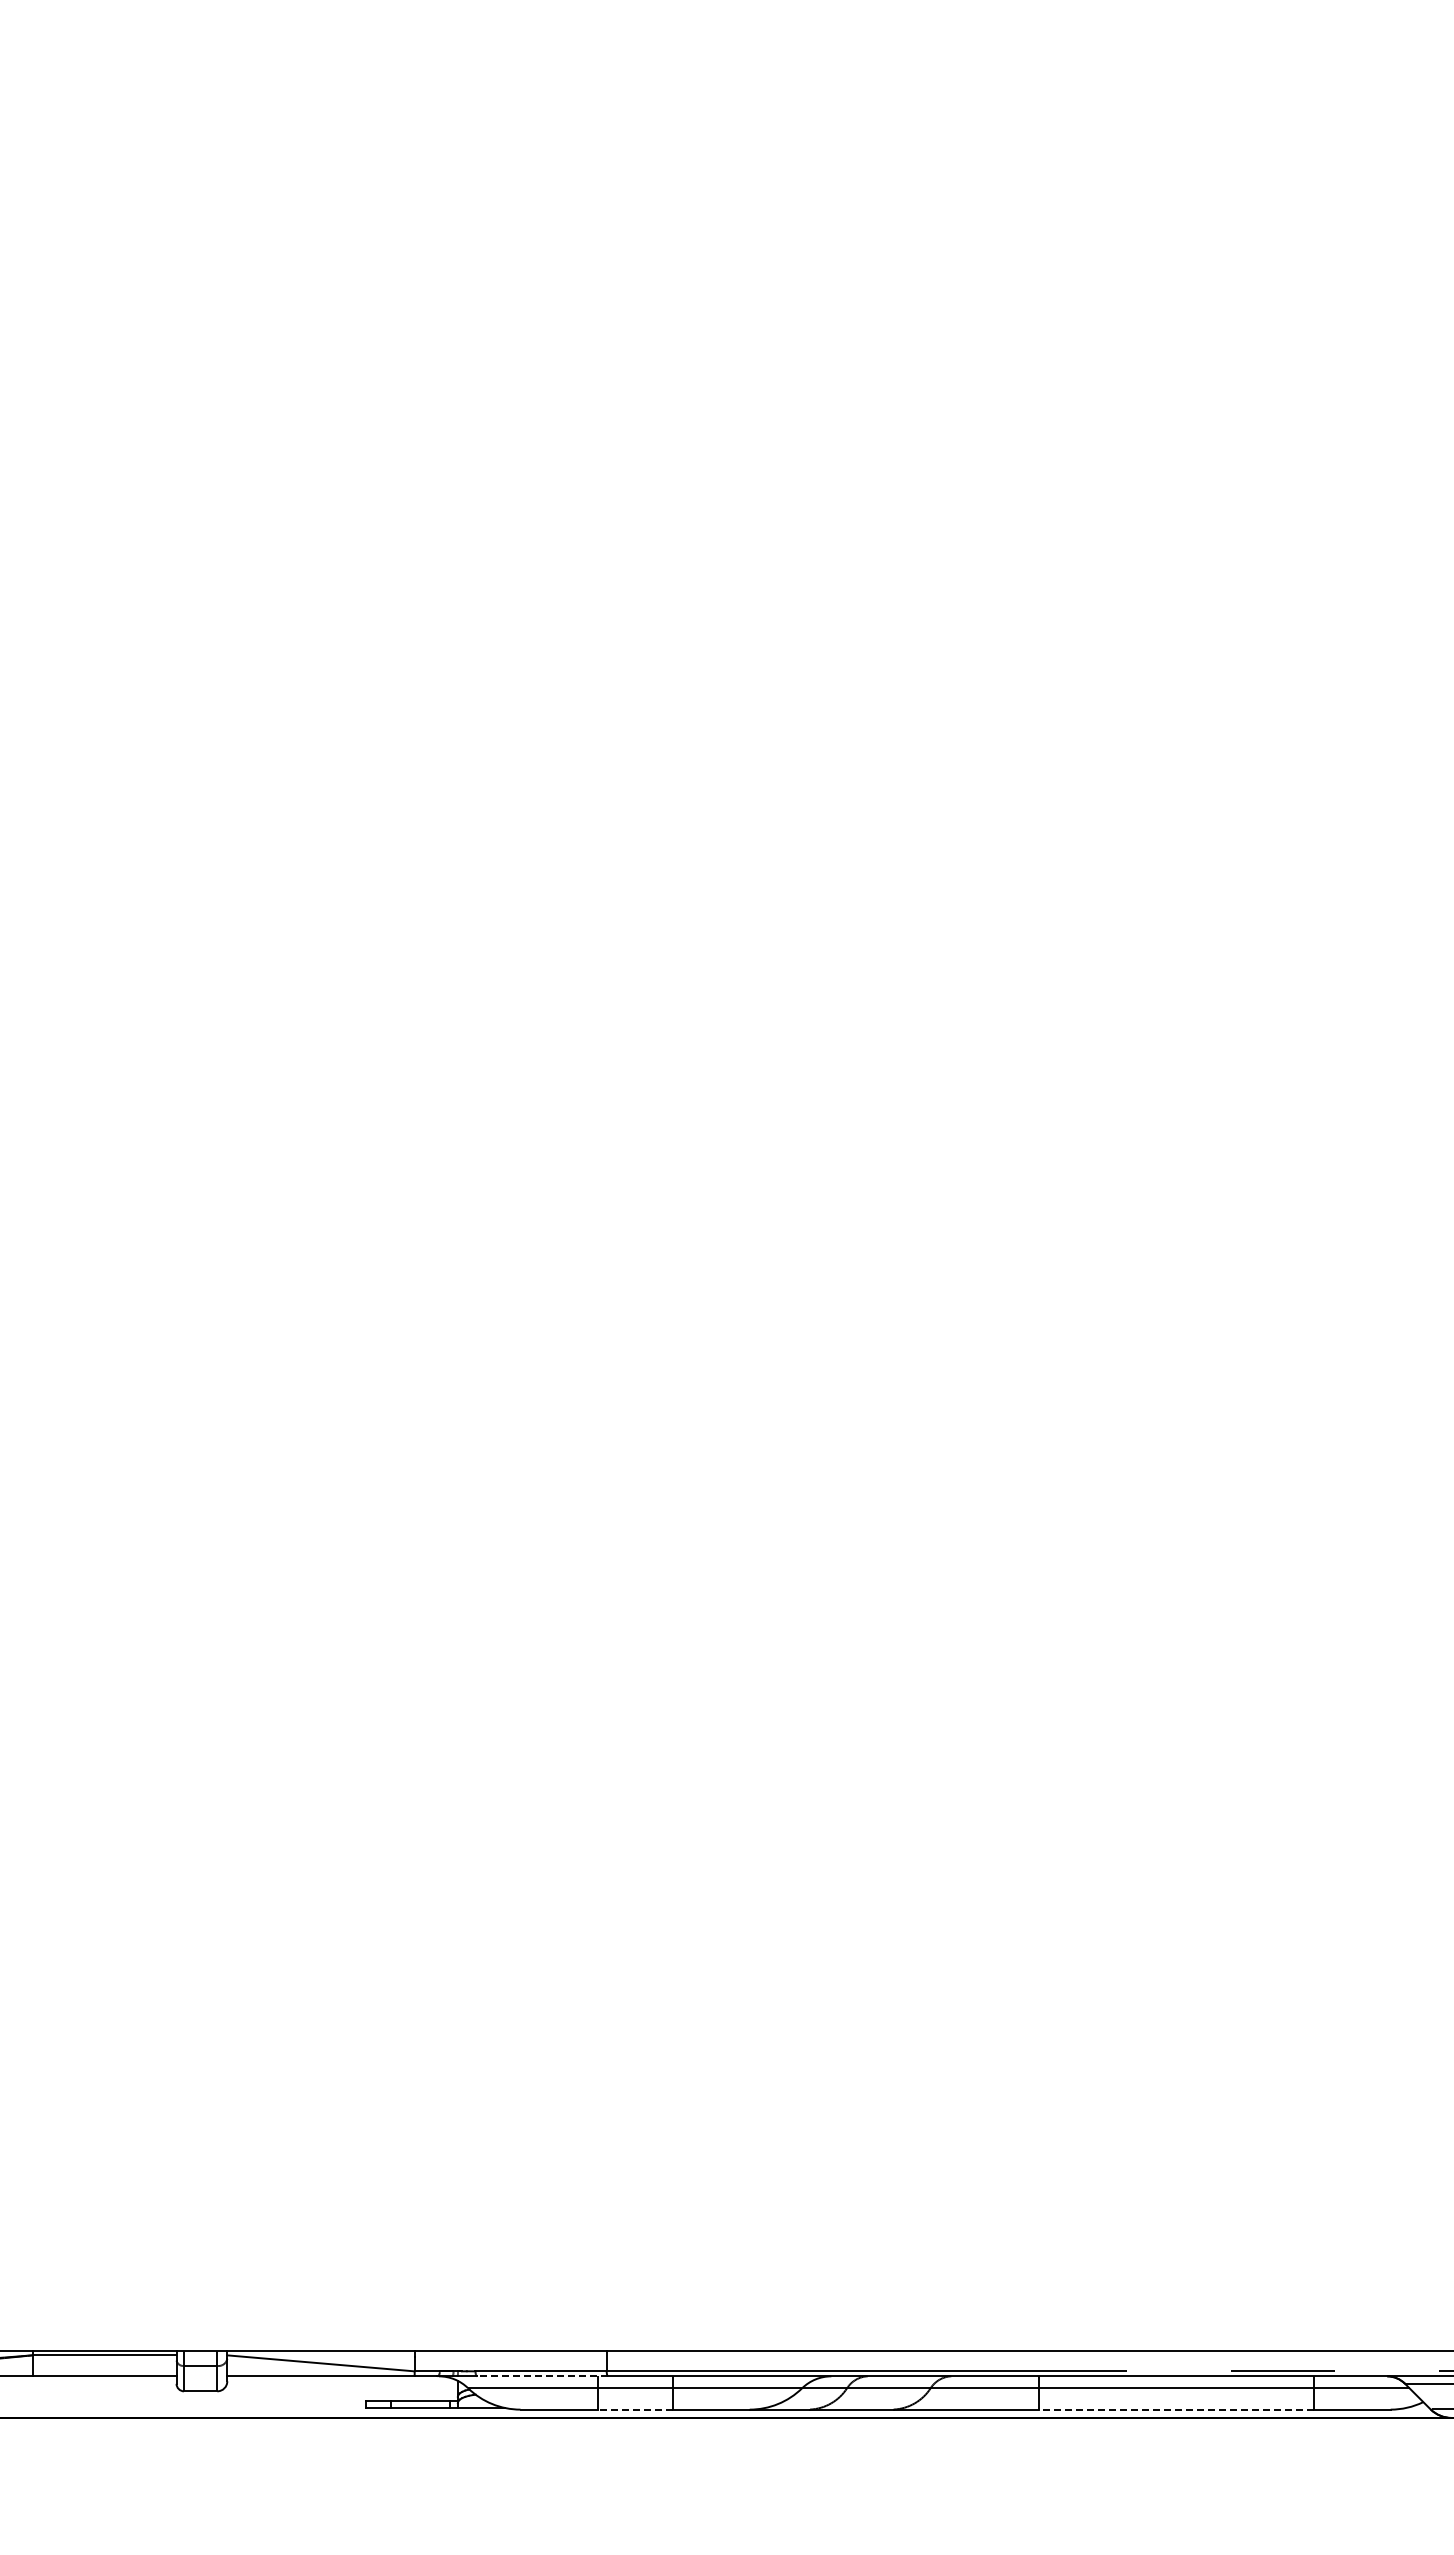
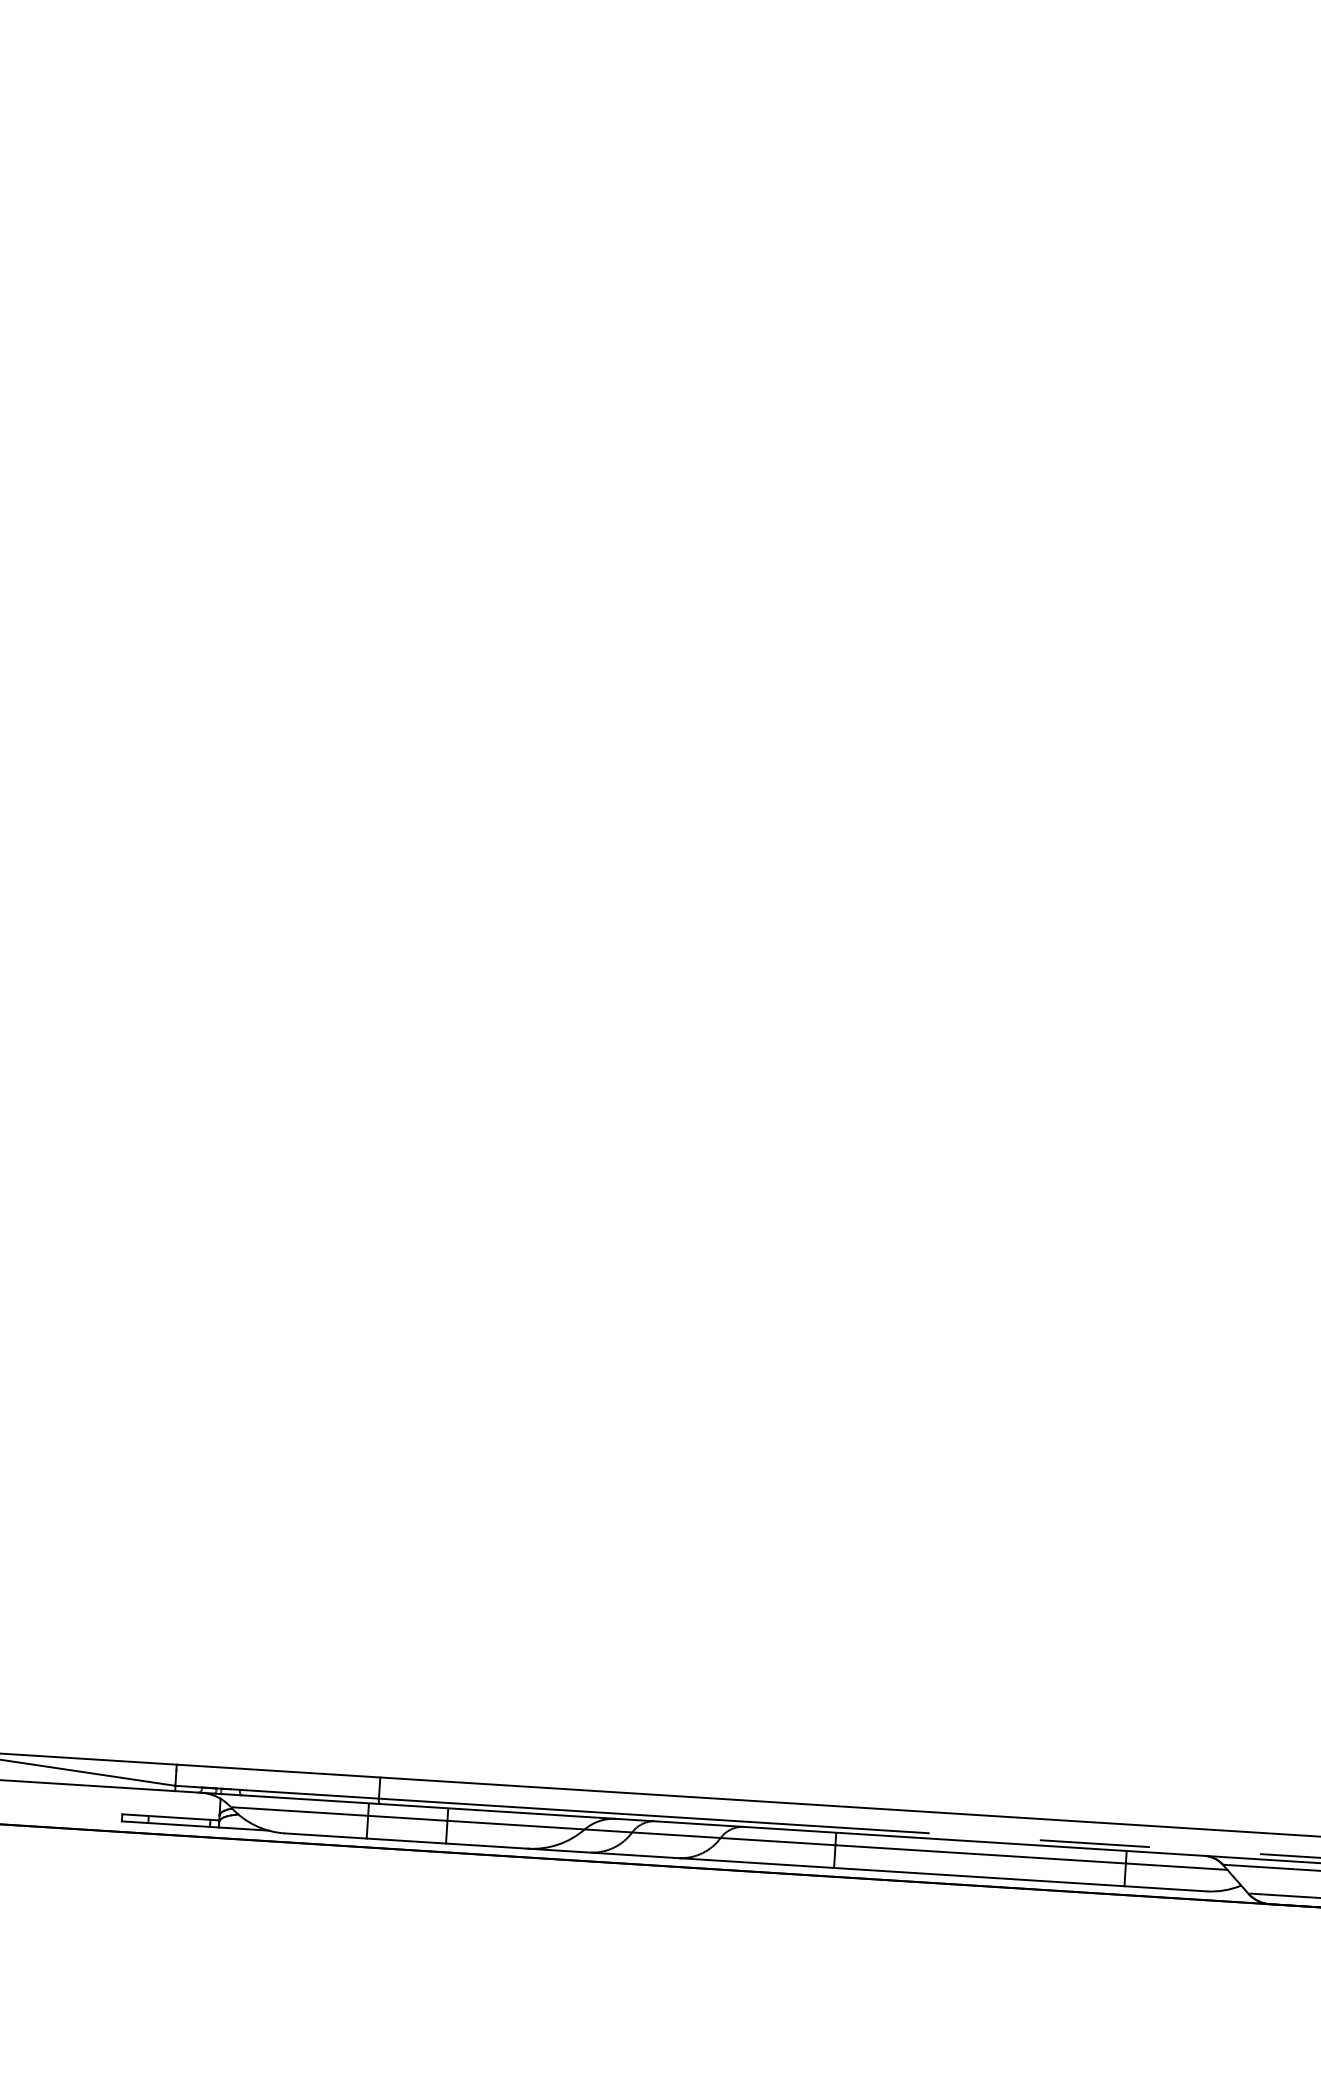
line: (541, 2376) -> (309, 1799), dashed -> solid
line: (634, 2409) -> (405, 1840), dashed -> solid
line: (1175, 2409) -> (978, 1876), dashed -> solid

